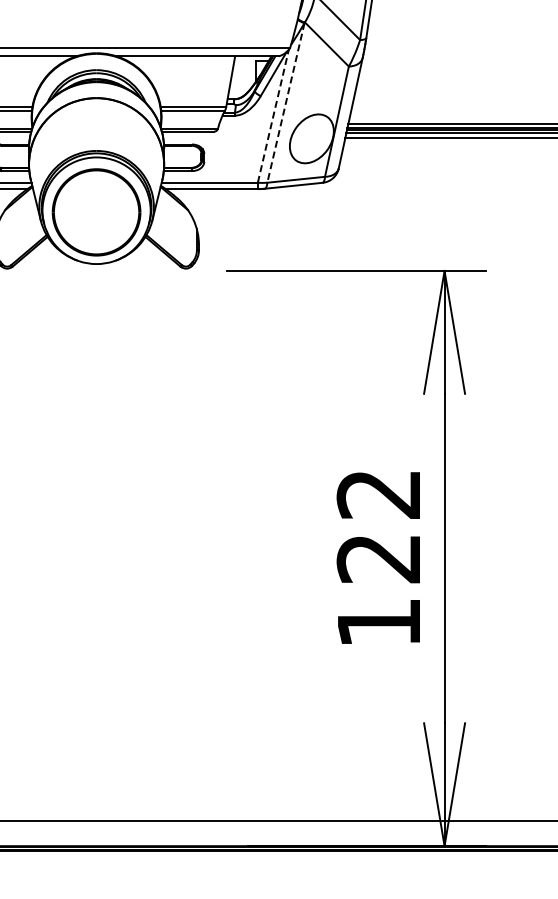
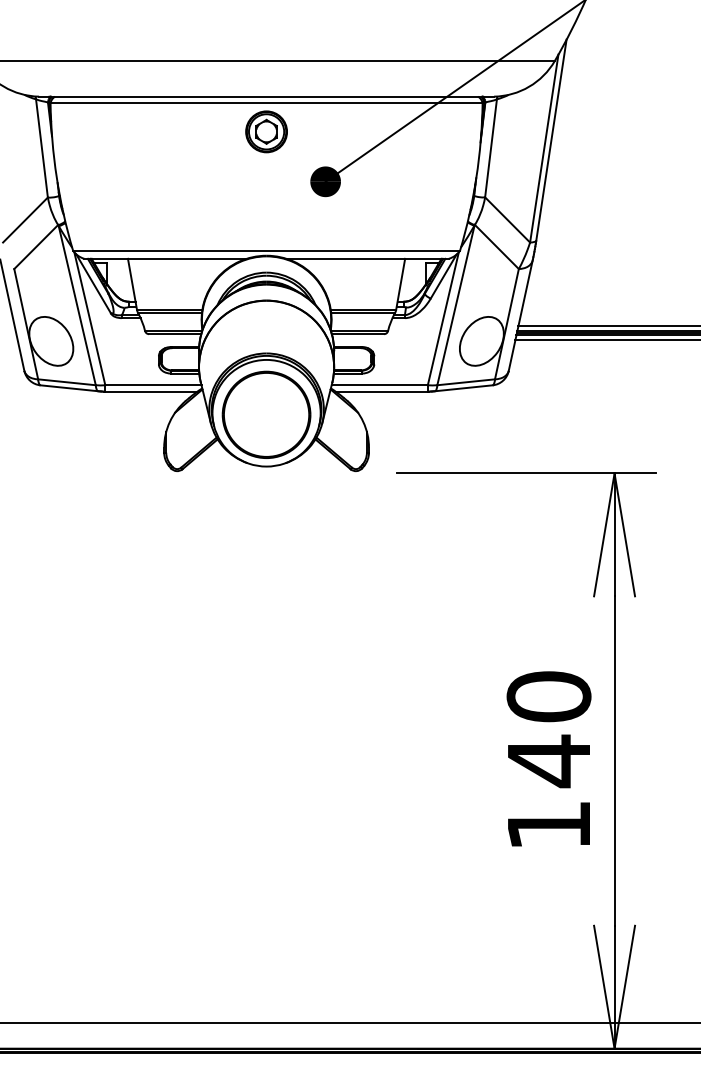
line: (285, 103) -> (455, 305), dashed -> solid
line: (273, 116) -> (443, 318), dashed -> solid
text: (378, 527) -> (548, 729), 122 -> 140

